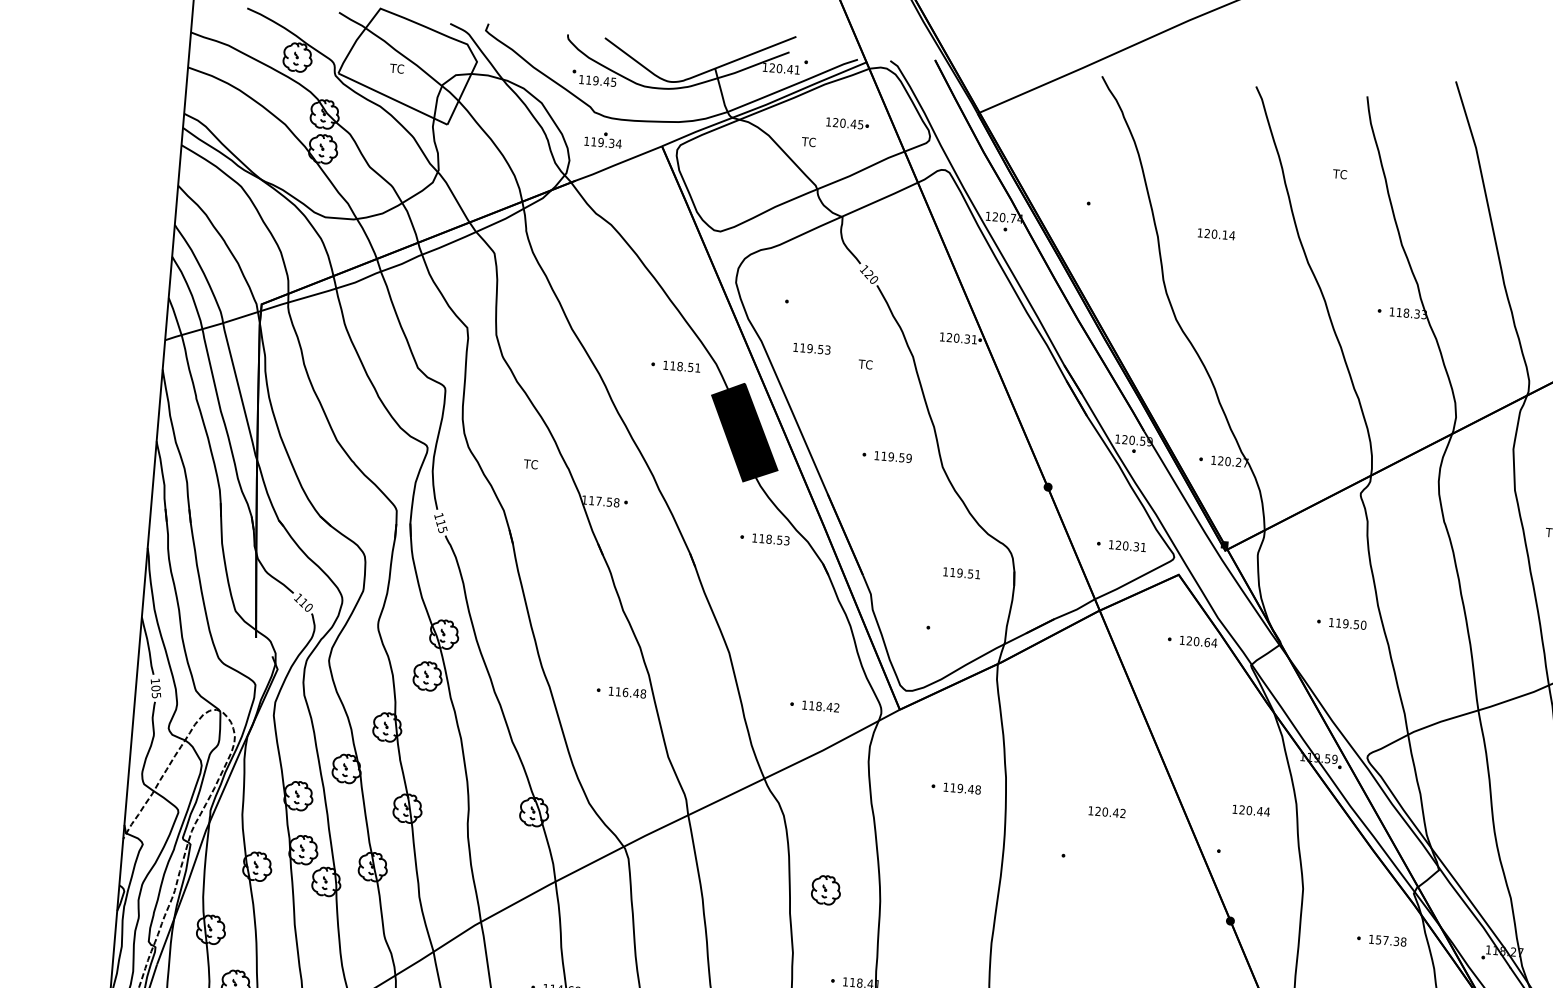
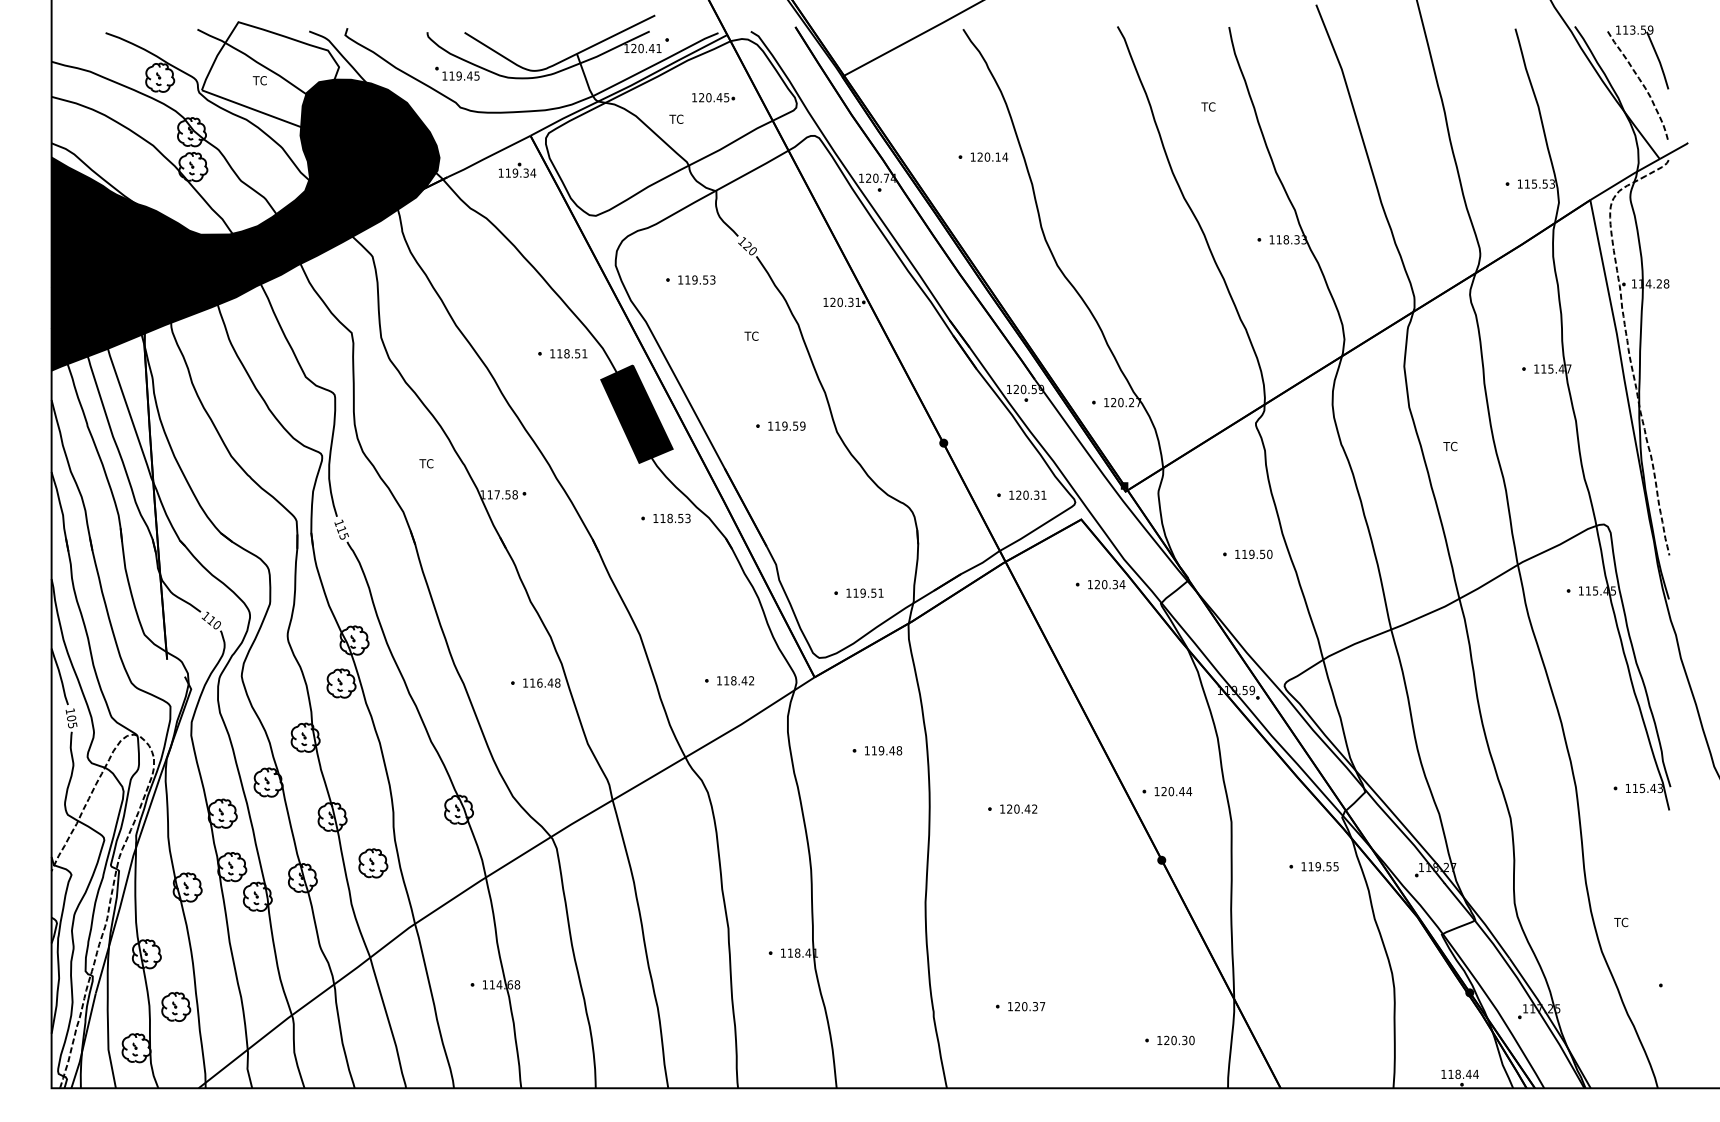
part: (603, 139) -> (517, 169), moved
fill: (370, 210) -> (245, 224), added
text: (1216, 233) -> (989, 156), moved
text: (811, 348) -> (696, 279), moved
text: (961, 572) -> (864, 592), moved
text: (1207, 642) -> (1115, 584), 120.64 -> 120.34
text: (1251, 810) -> (1173, 791), moved
text: (1106, 811) -> (1018, 808), moved
part: (826, 890) -> (373, 863), moved
text: (1391, 940) -> (1323, 866), 157.38 -> 119.55

